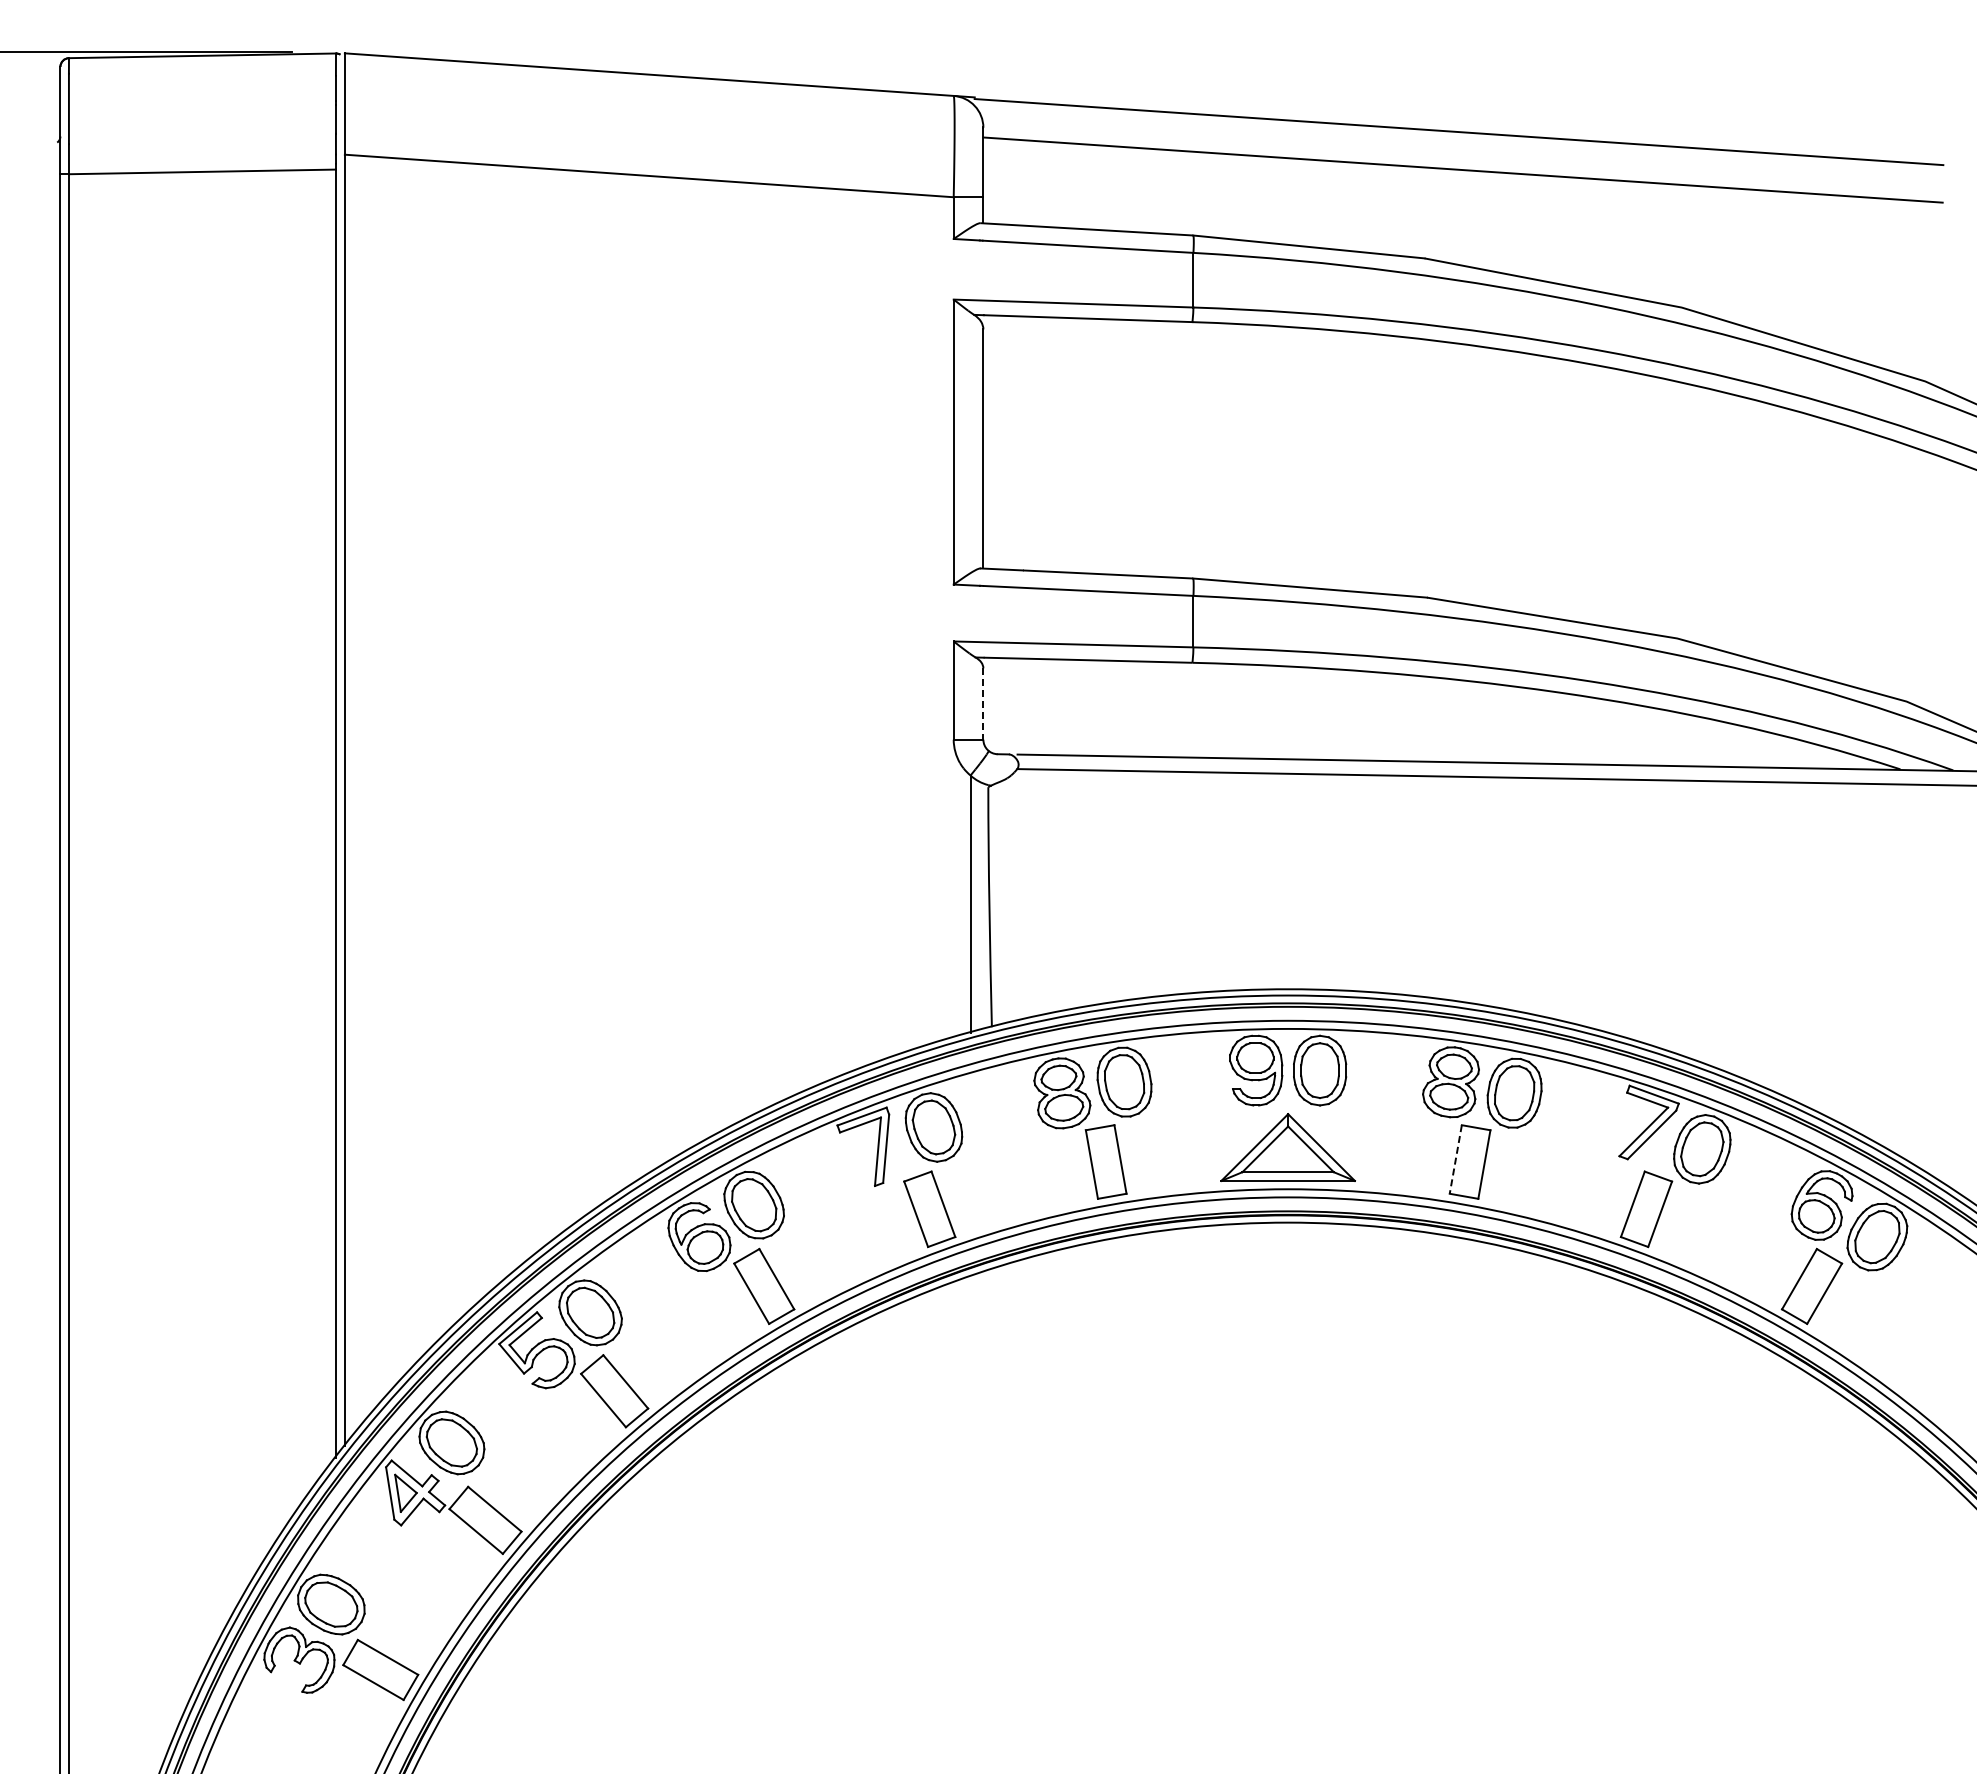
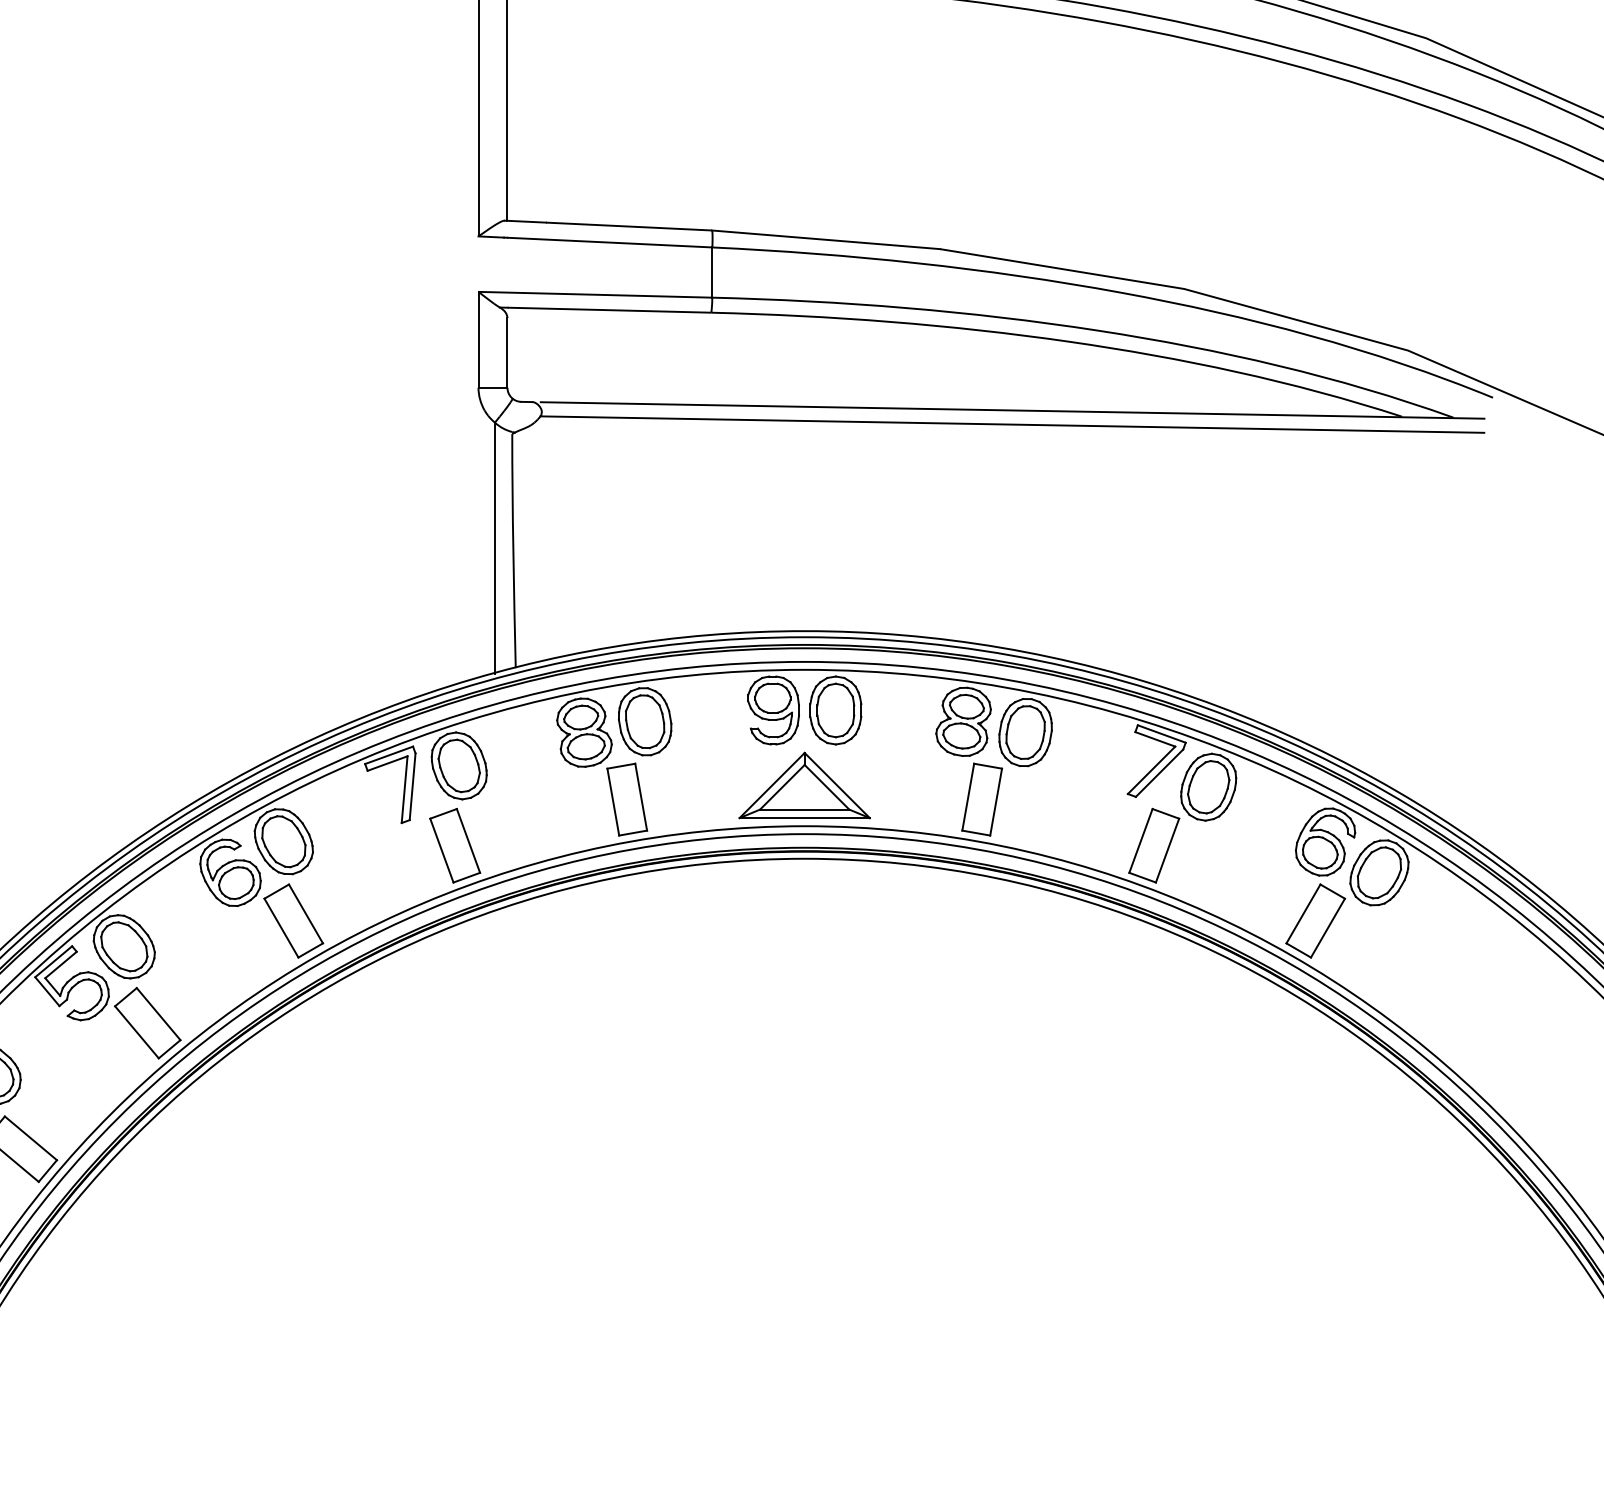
line: (983, 704) -> (507, 353), dashed -> solid
line: (1455, 1159) -> (967, 797), dashed -> solid

